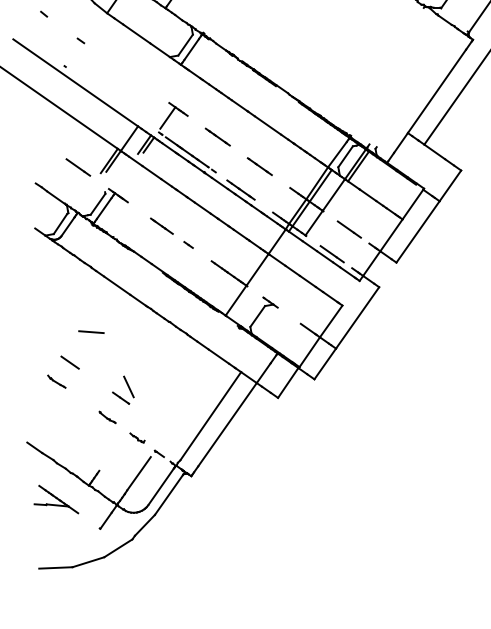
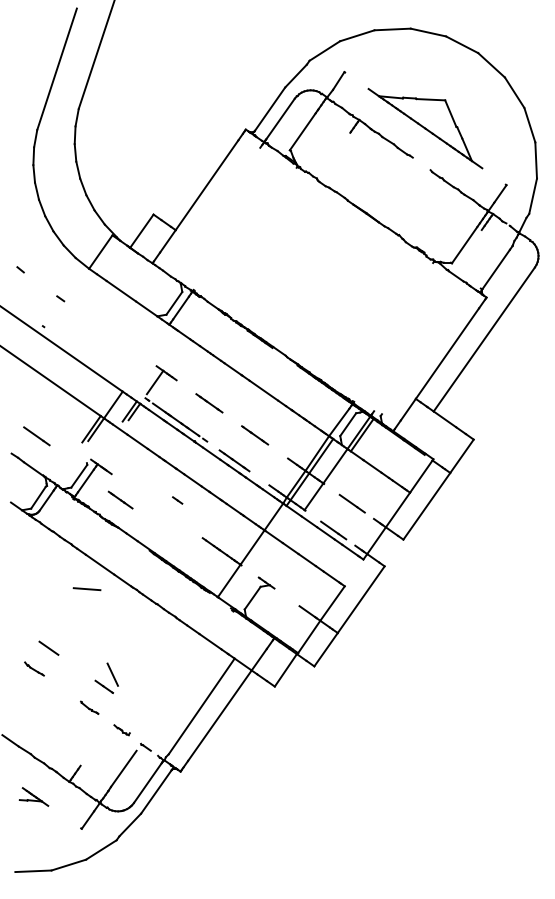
line: (78, 167) -> (36, 436), moved
line: (161, 225) -> (120, 499), moved
part: (188, 245) -> (177, 500), moved
line: (90, 332) -> (86, 589), moved
part: (55, 499) -> (33, 796), size x0.6

